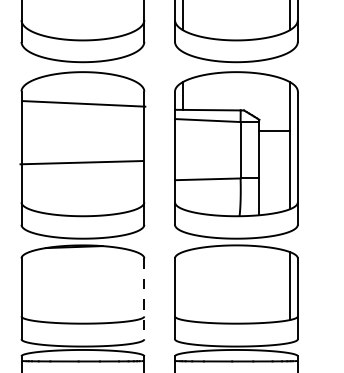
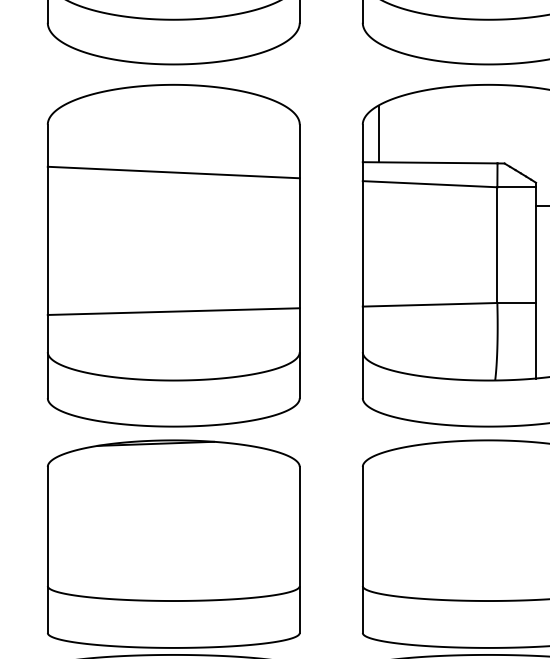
line: (83, 103) -> (172, 171), moved
line: (81, 162) -> (172, 311), moved
line: (144, 299) -> (300, 551), dashed -> solid

